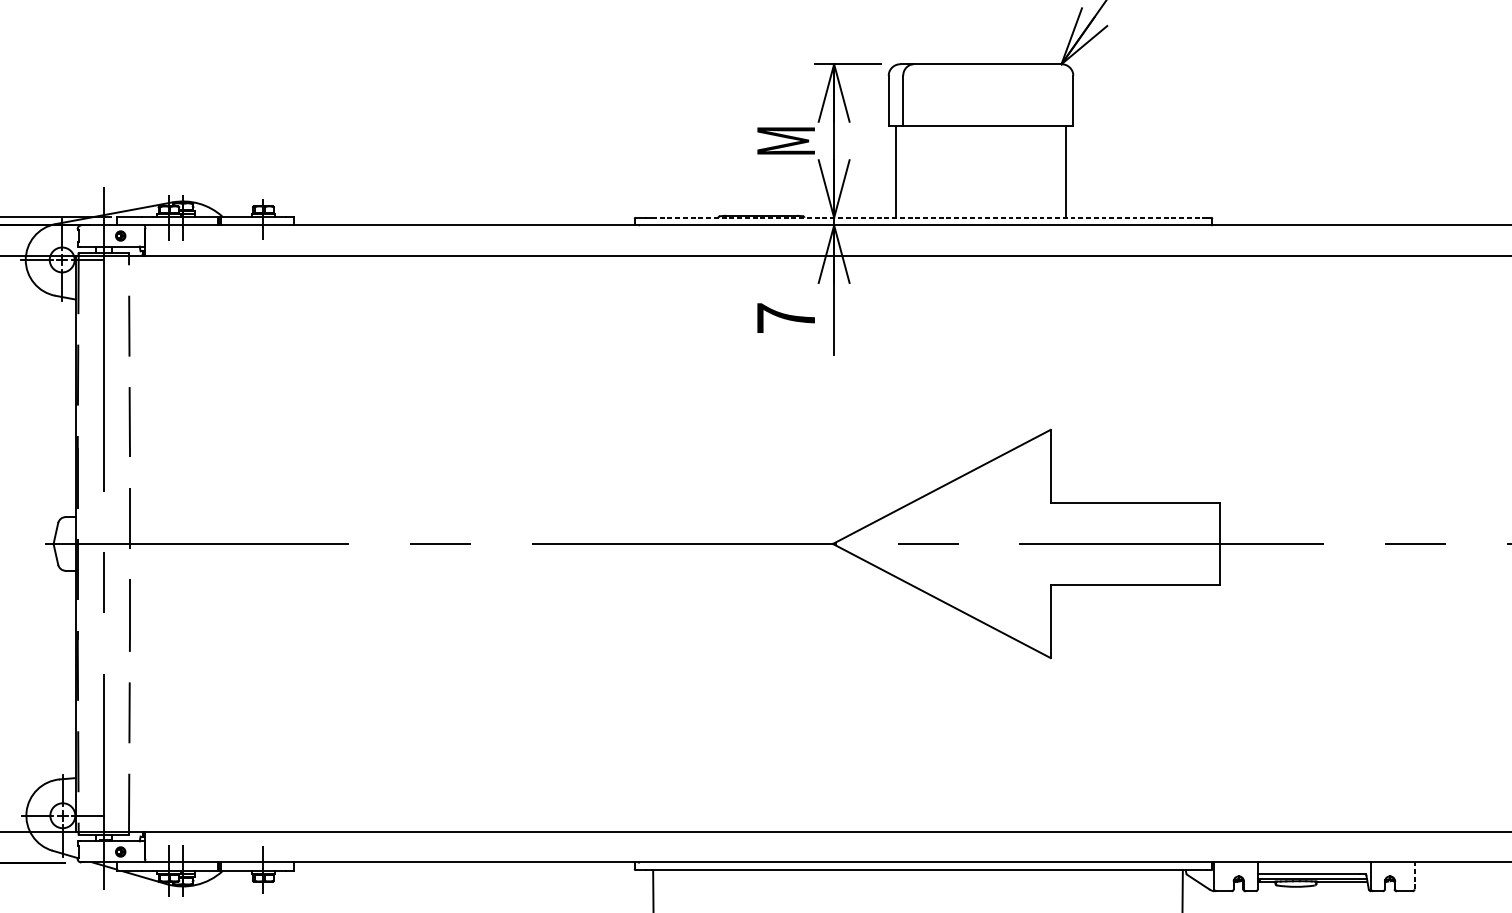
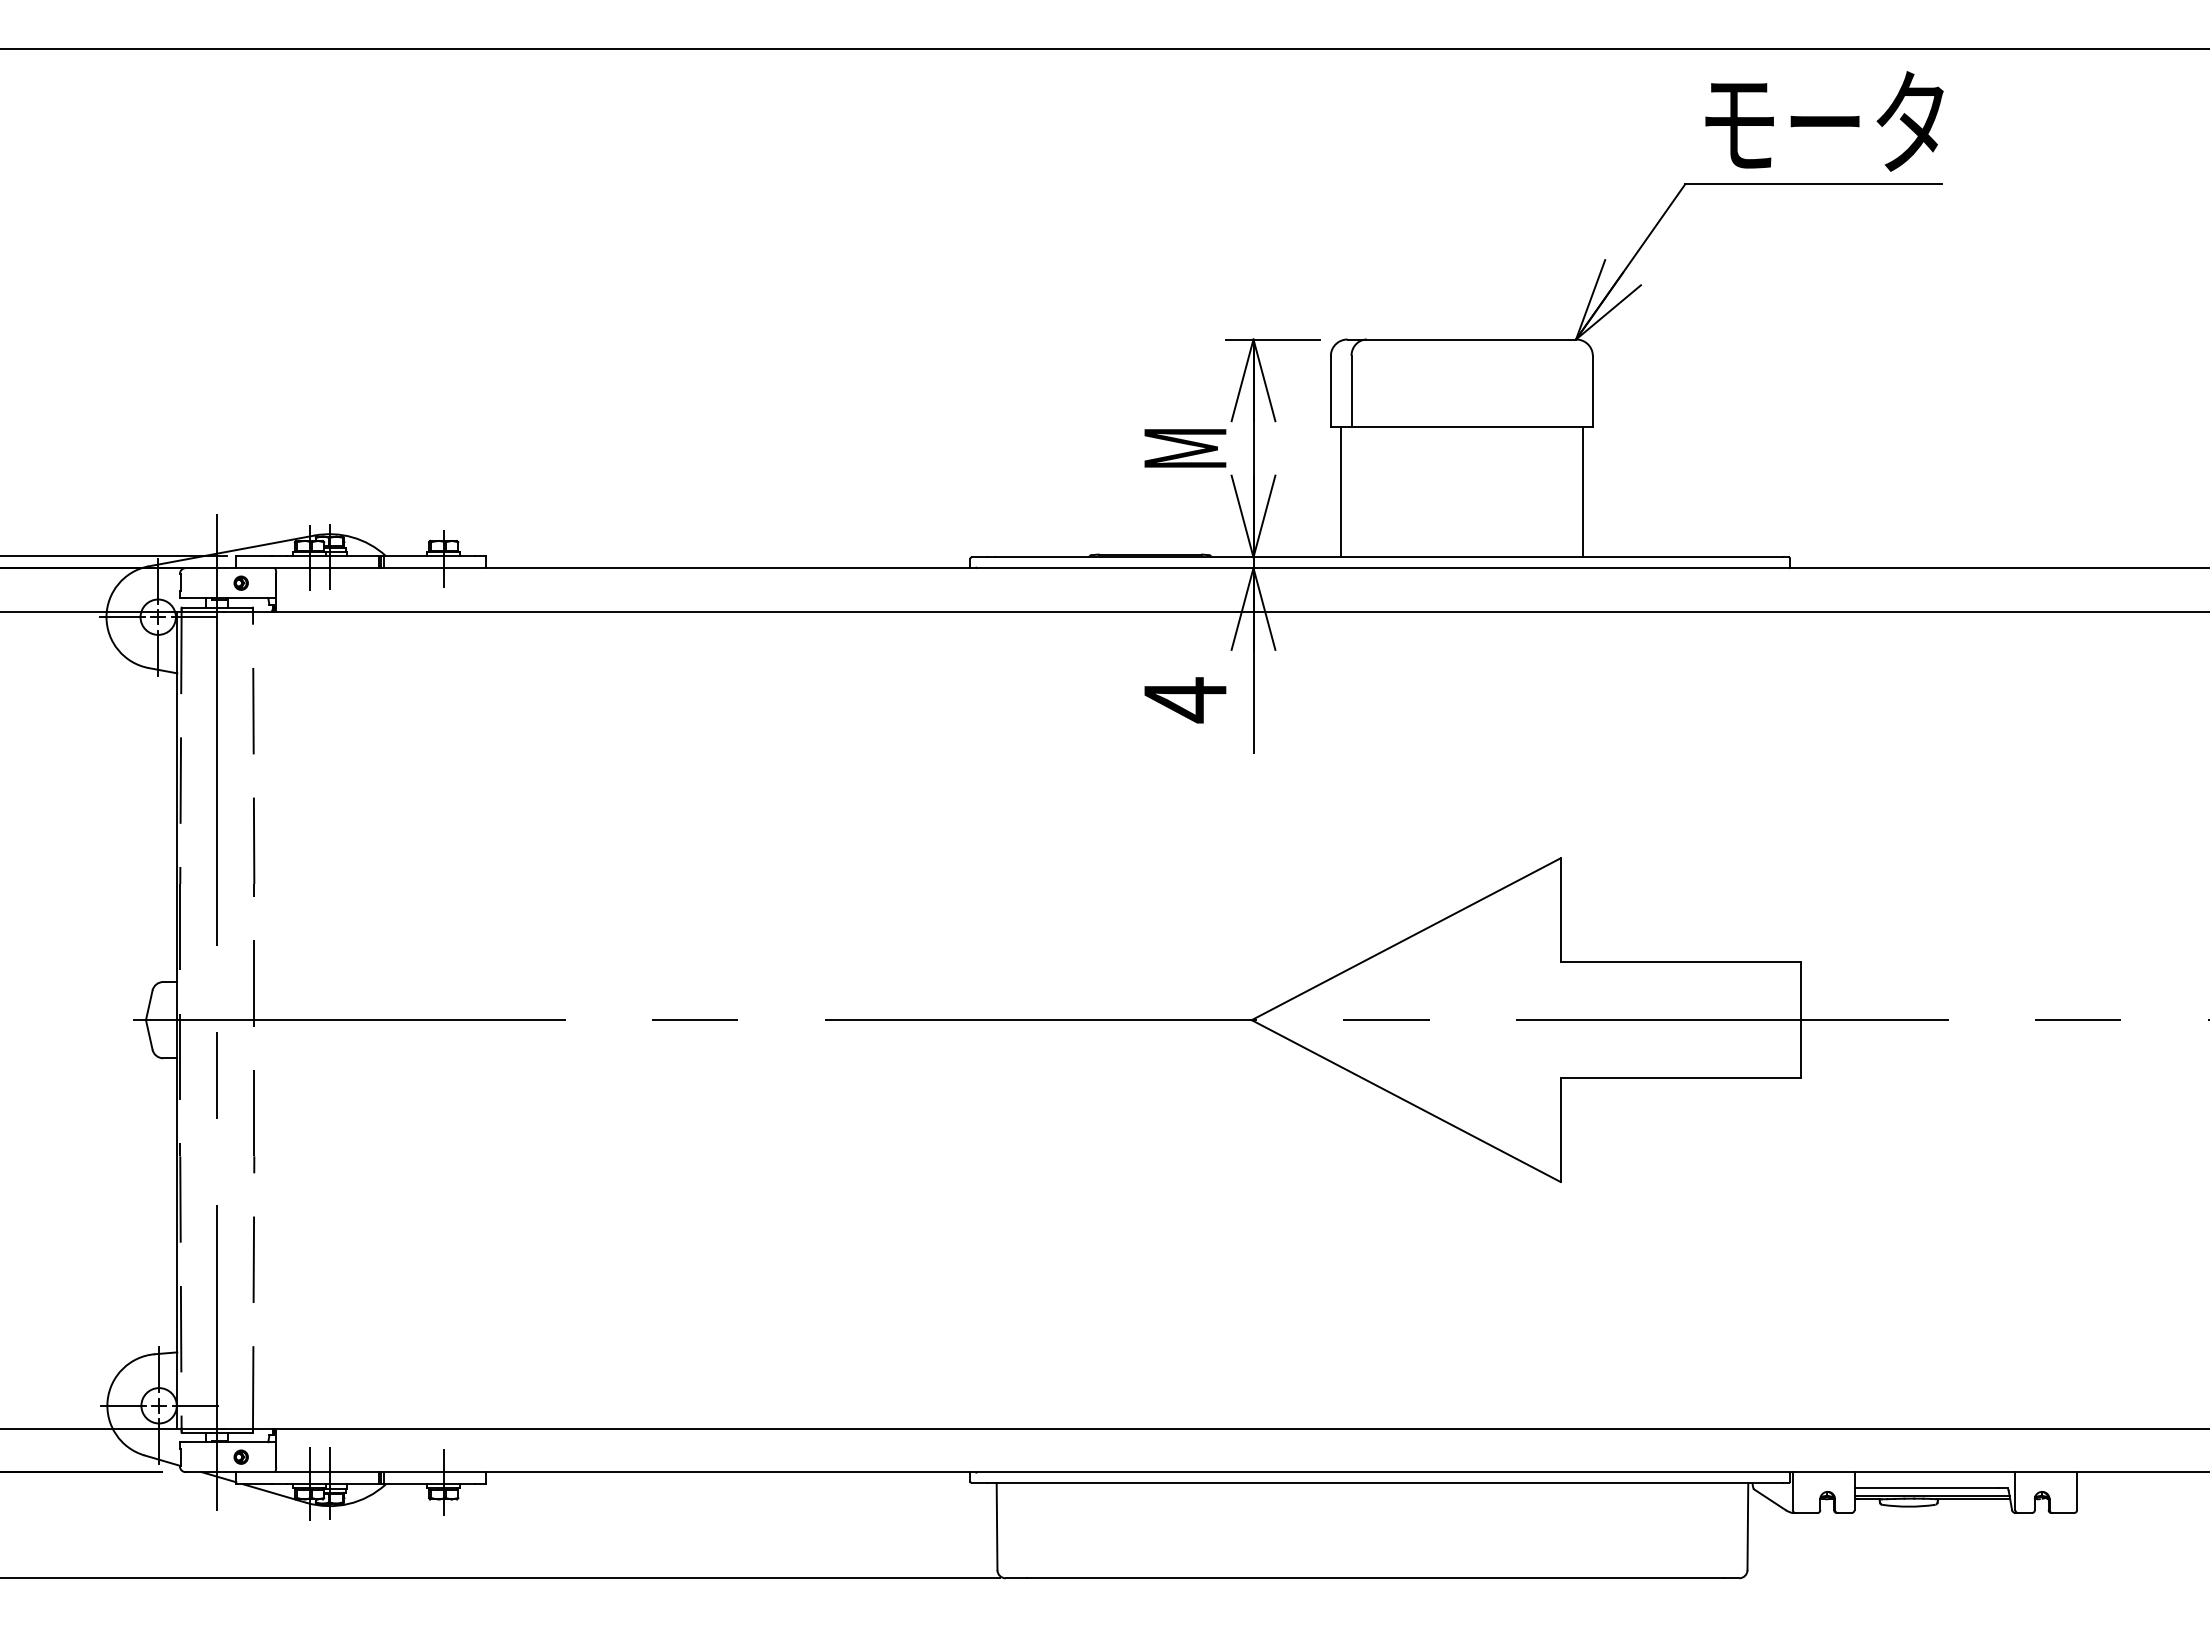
line: (930, 217) -> (1389, 557), dashed -> solid
text: (786, 318) -> (1185, 700), 7 -> 4
line: (1414, 875) -> (2077, 1490), dashed -> solid

